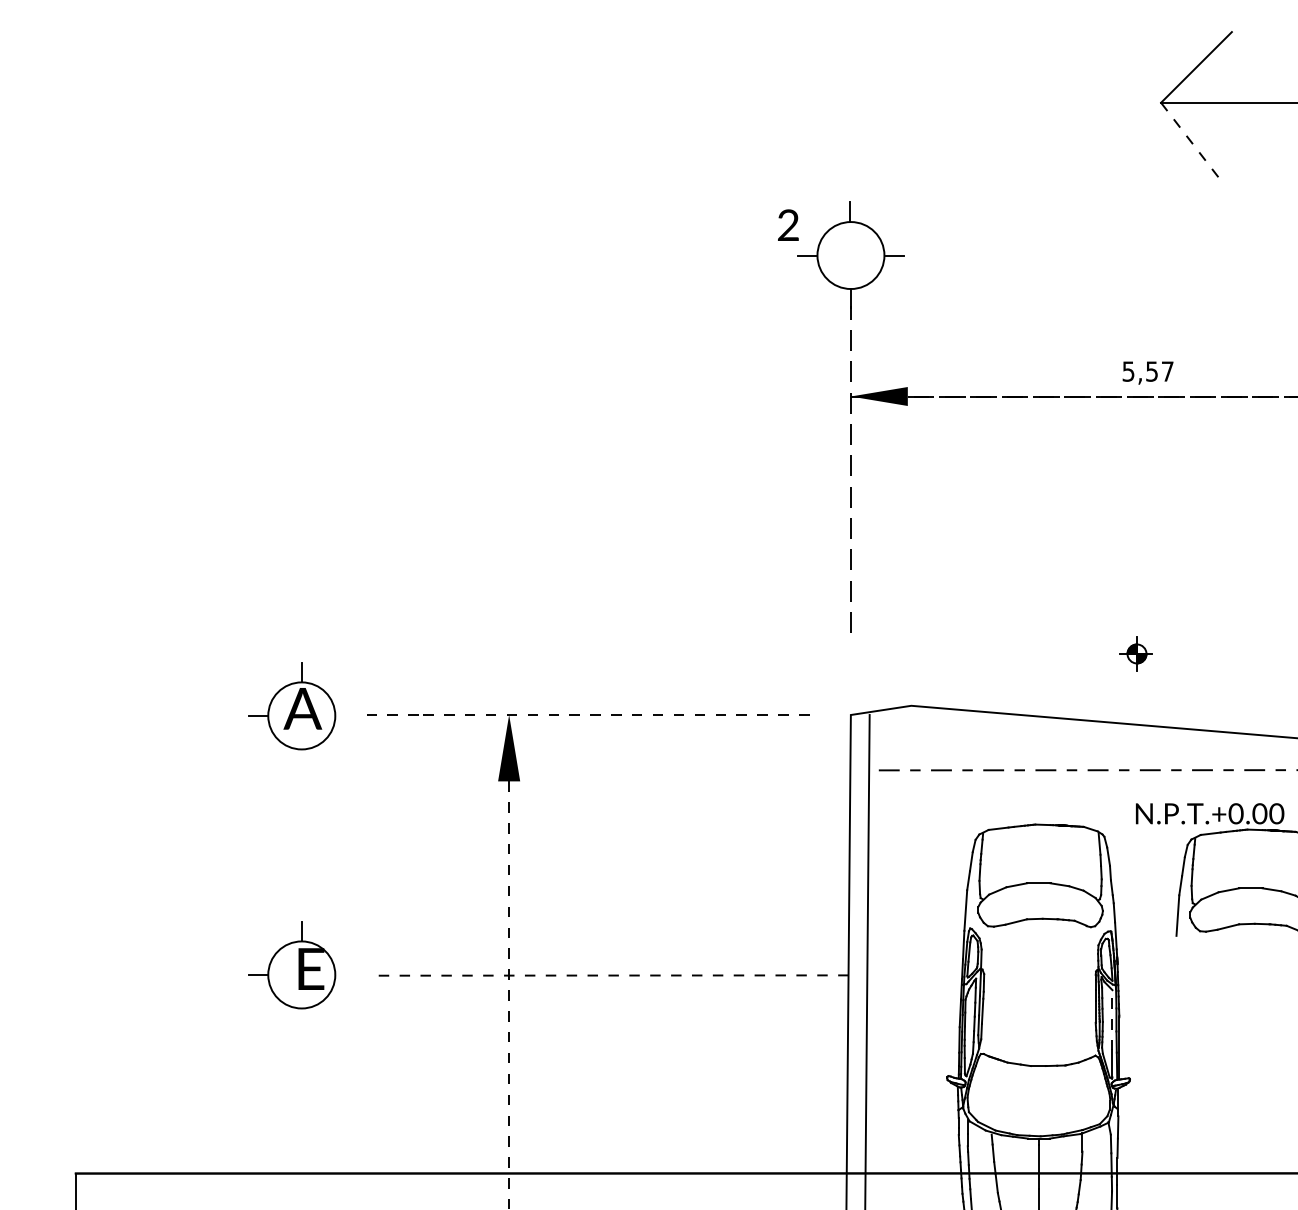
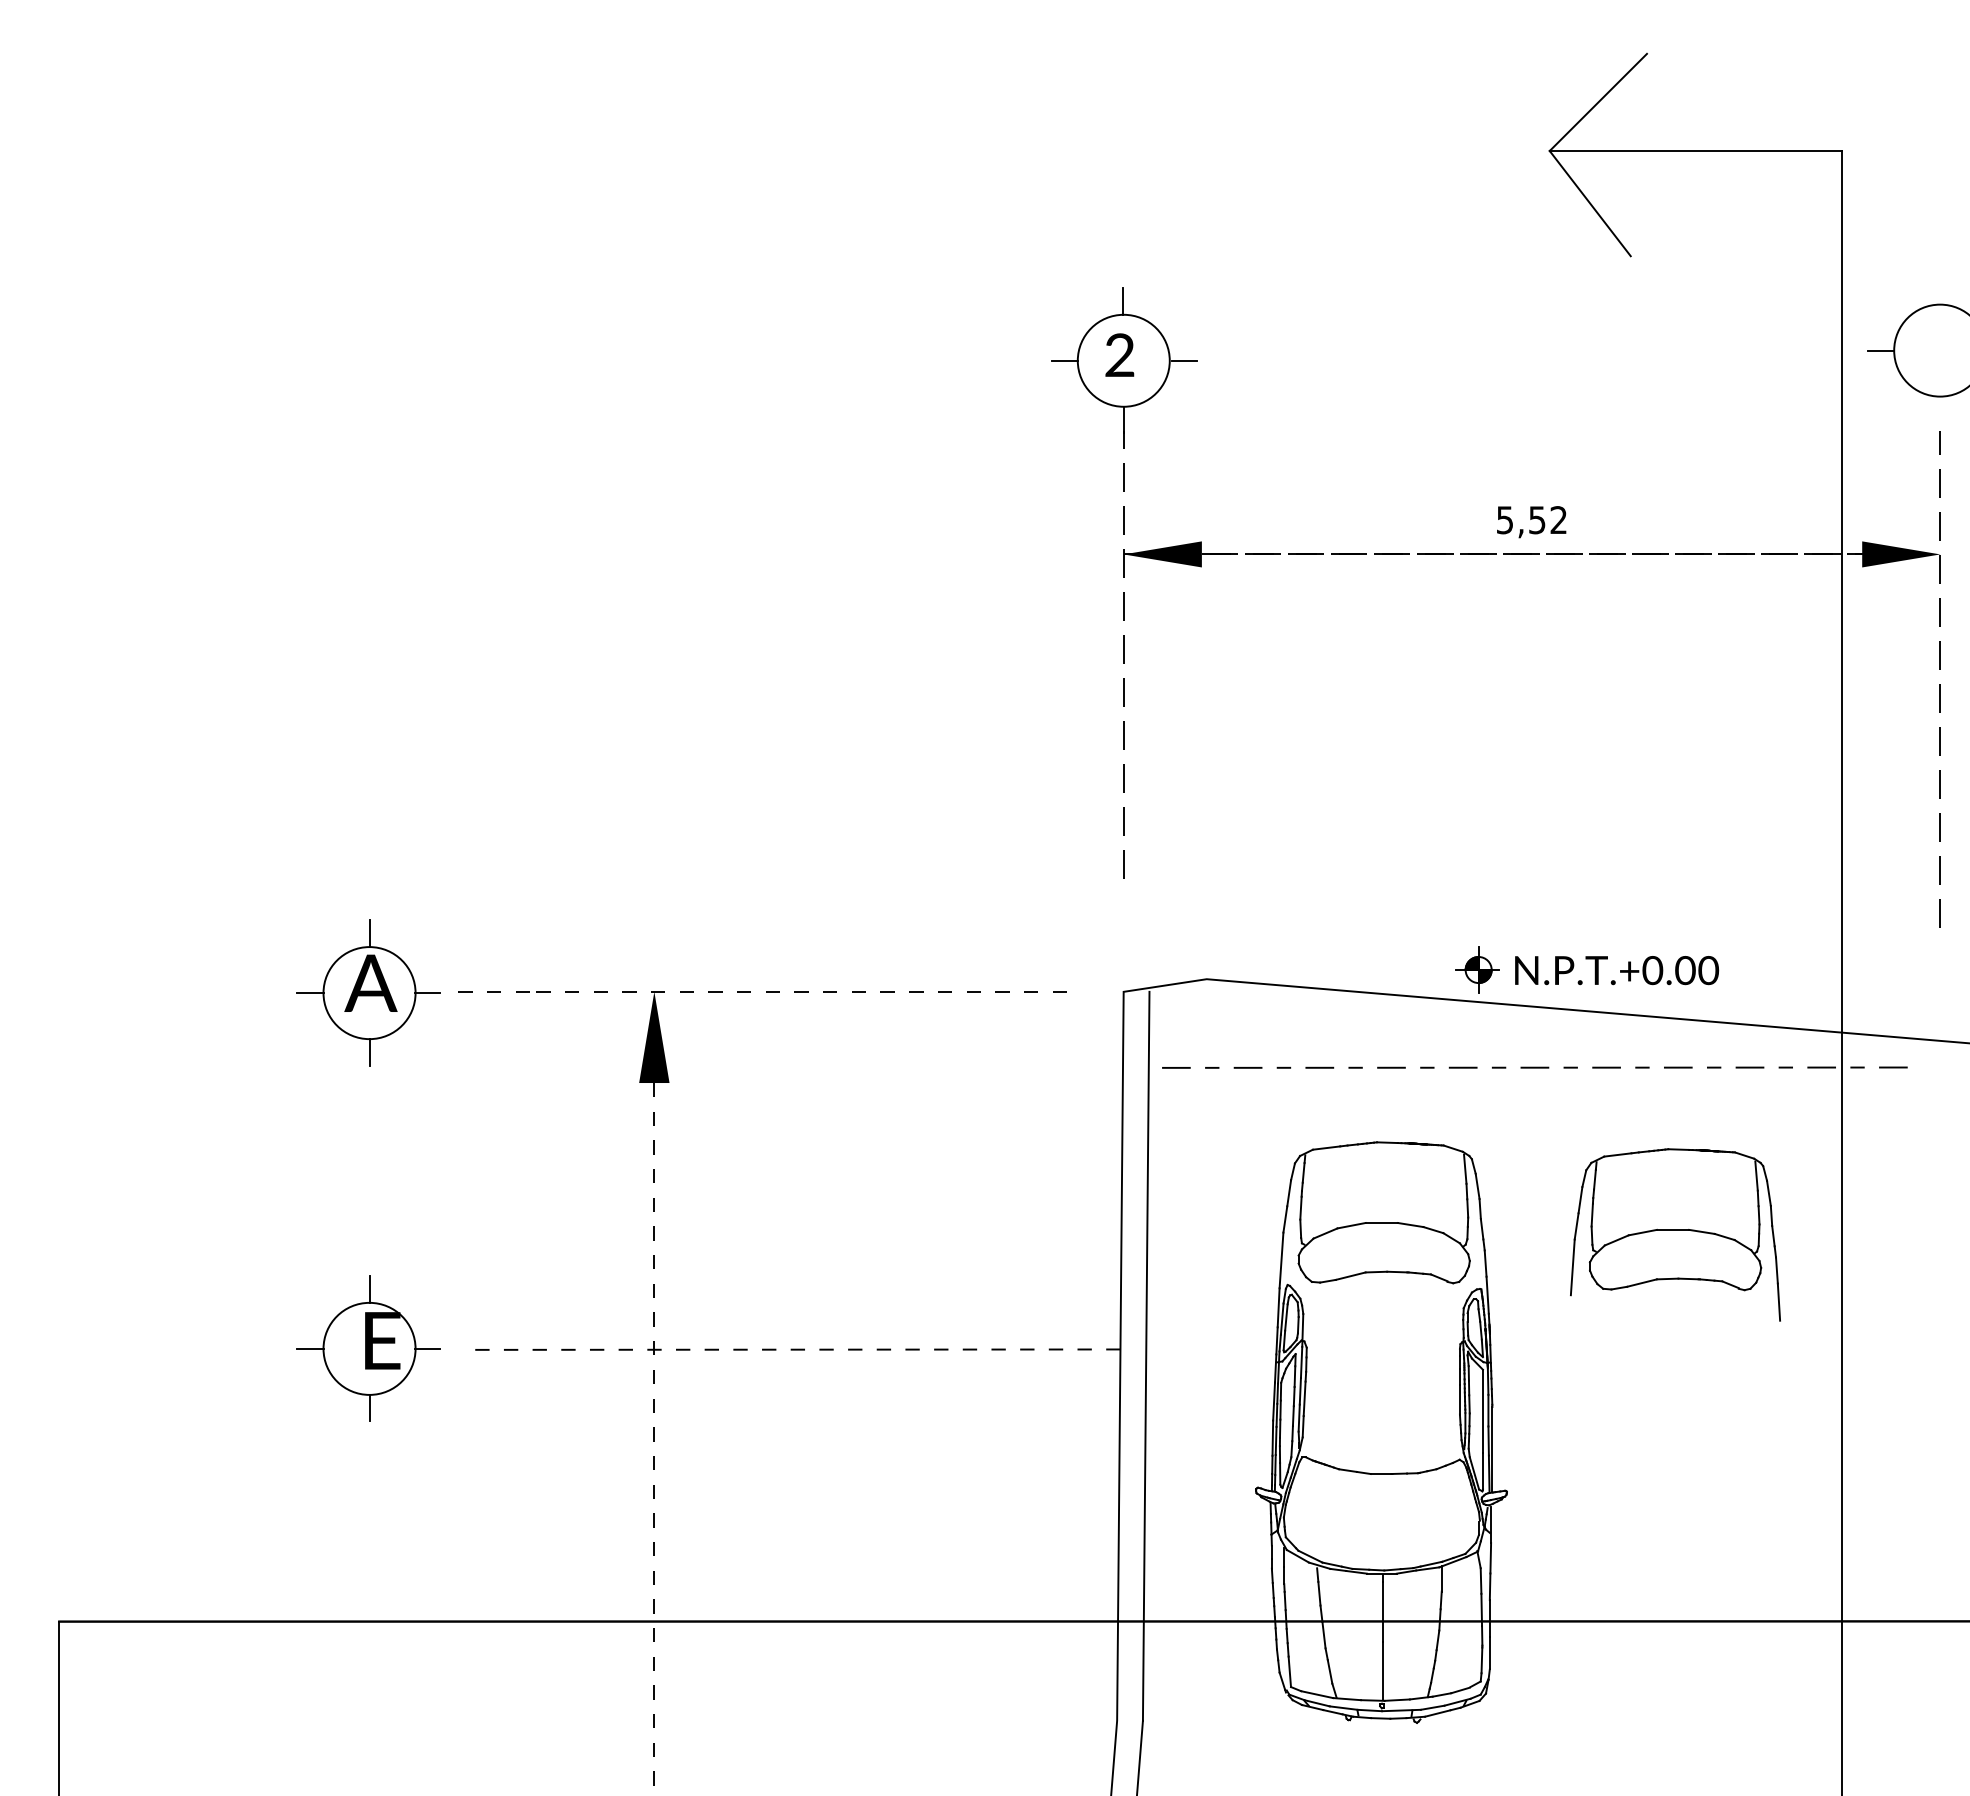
line: (1190, 141) -> (1590, 204), dashed -> solid
text: (788, 224) -> (1119, 354), moved
text: (1167, 371) -> (1558, 519), 5,57 -> 5,52
part: (1136, 653) -> (1477, 969), moved
line: (343, 716) -> (427, 993), added
line: (301, 759) -> (369, 1052), added
text: (1210, 813) -> (1617, 970), moved
line: (343, 974) -> (427, 1348), added
line: (301, 1017) -> (369, 1407), added
line: (1112, 1019) -> (1482, 1410), dashed -> solid

